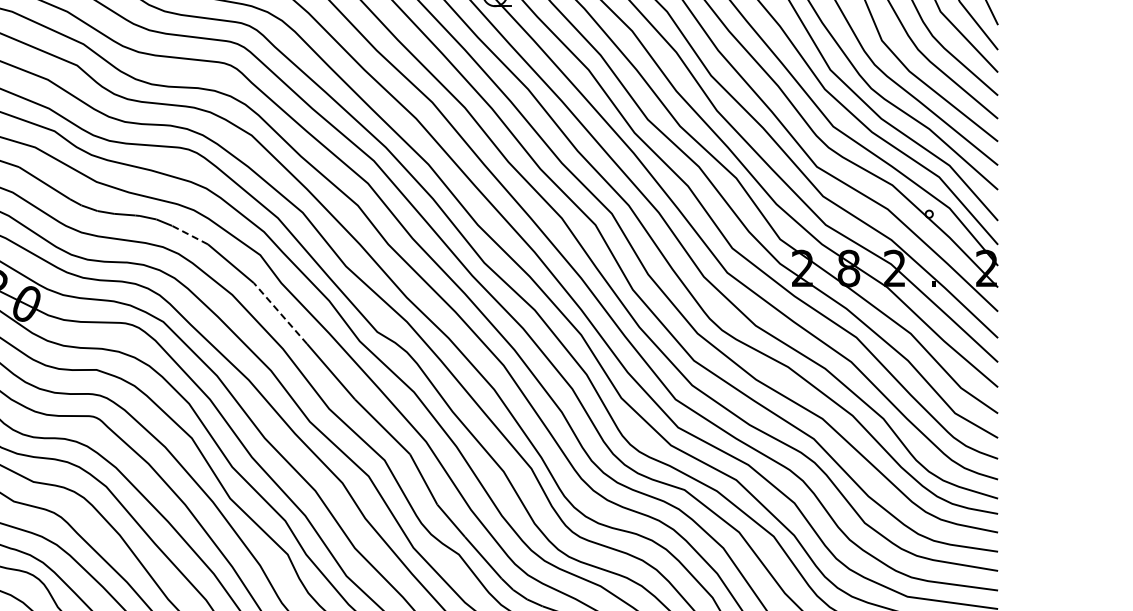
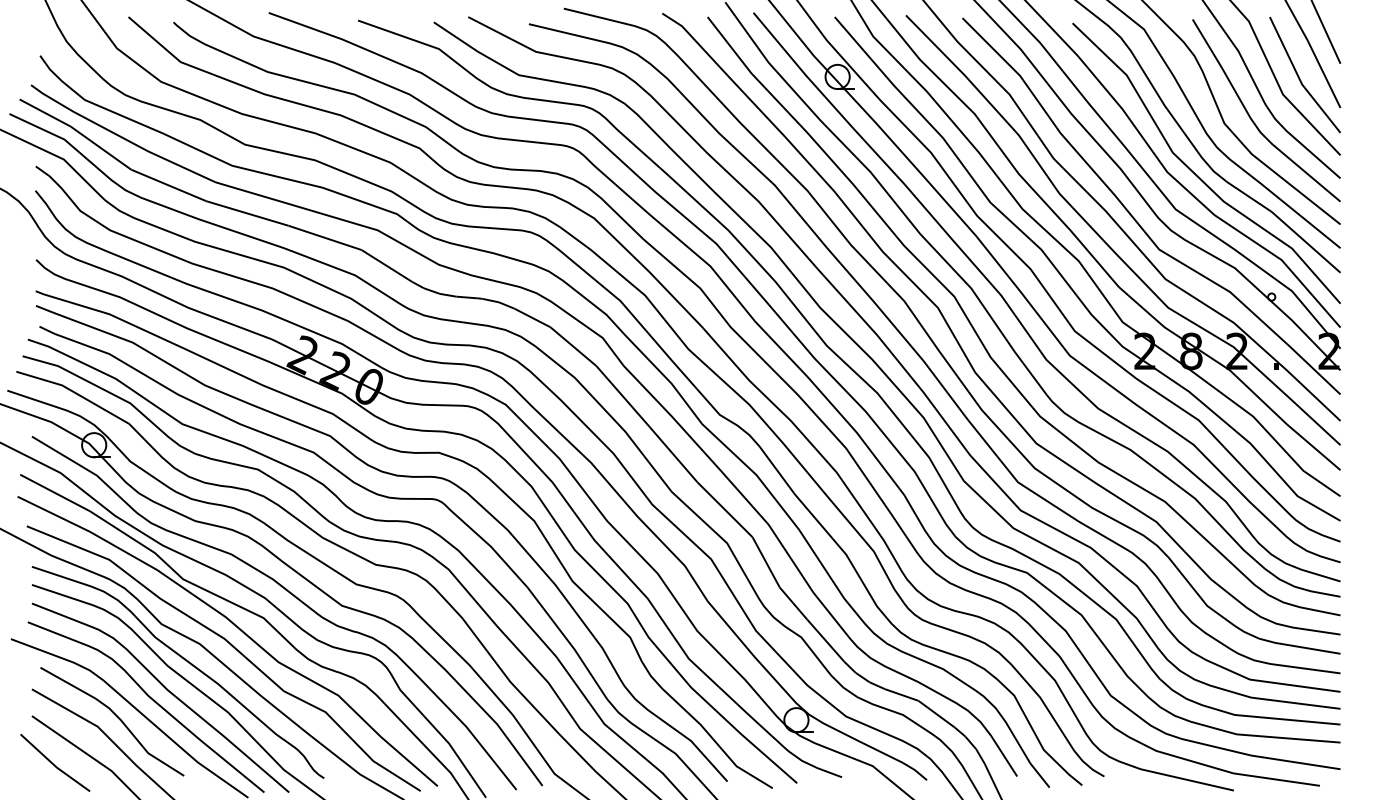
line: (190, 234) -> (532, 317), dashed -> solid
line: (280, 313) -> (622, 396), dashed -> solid

